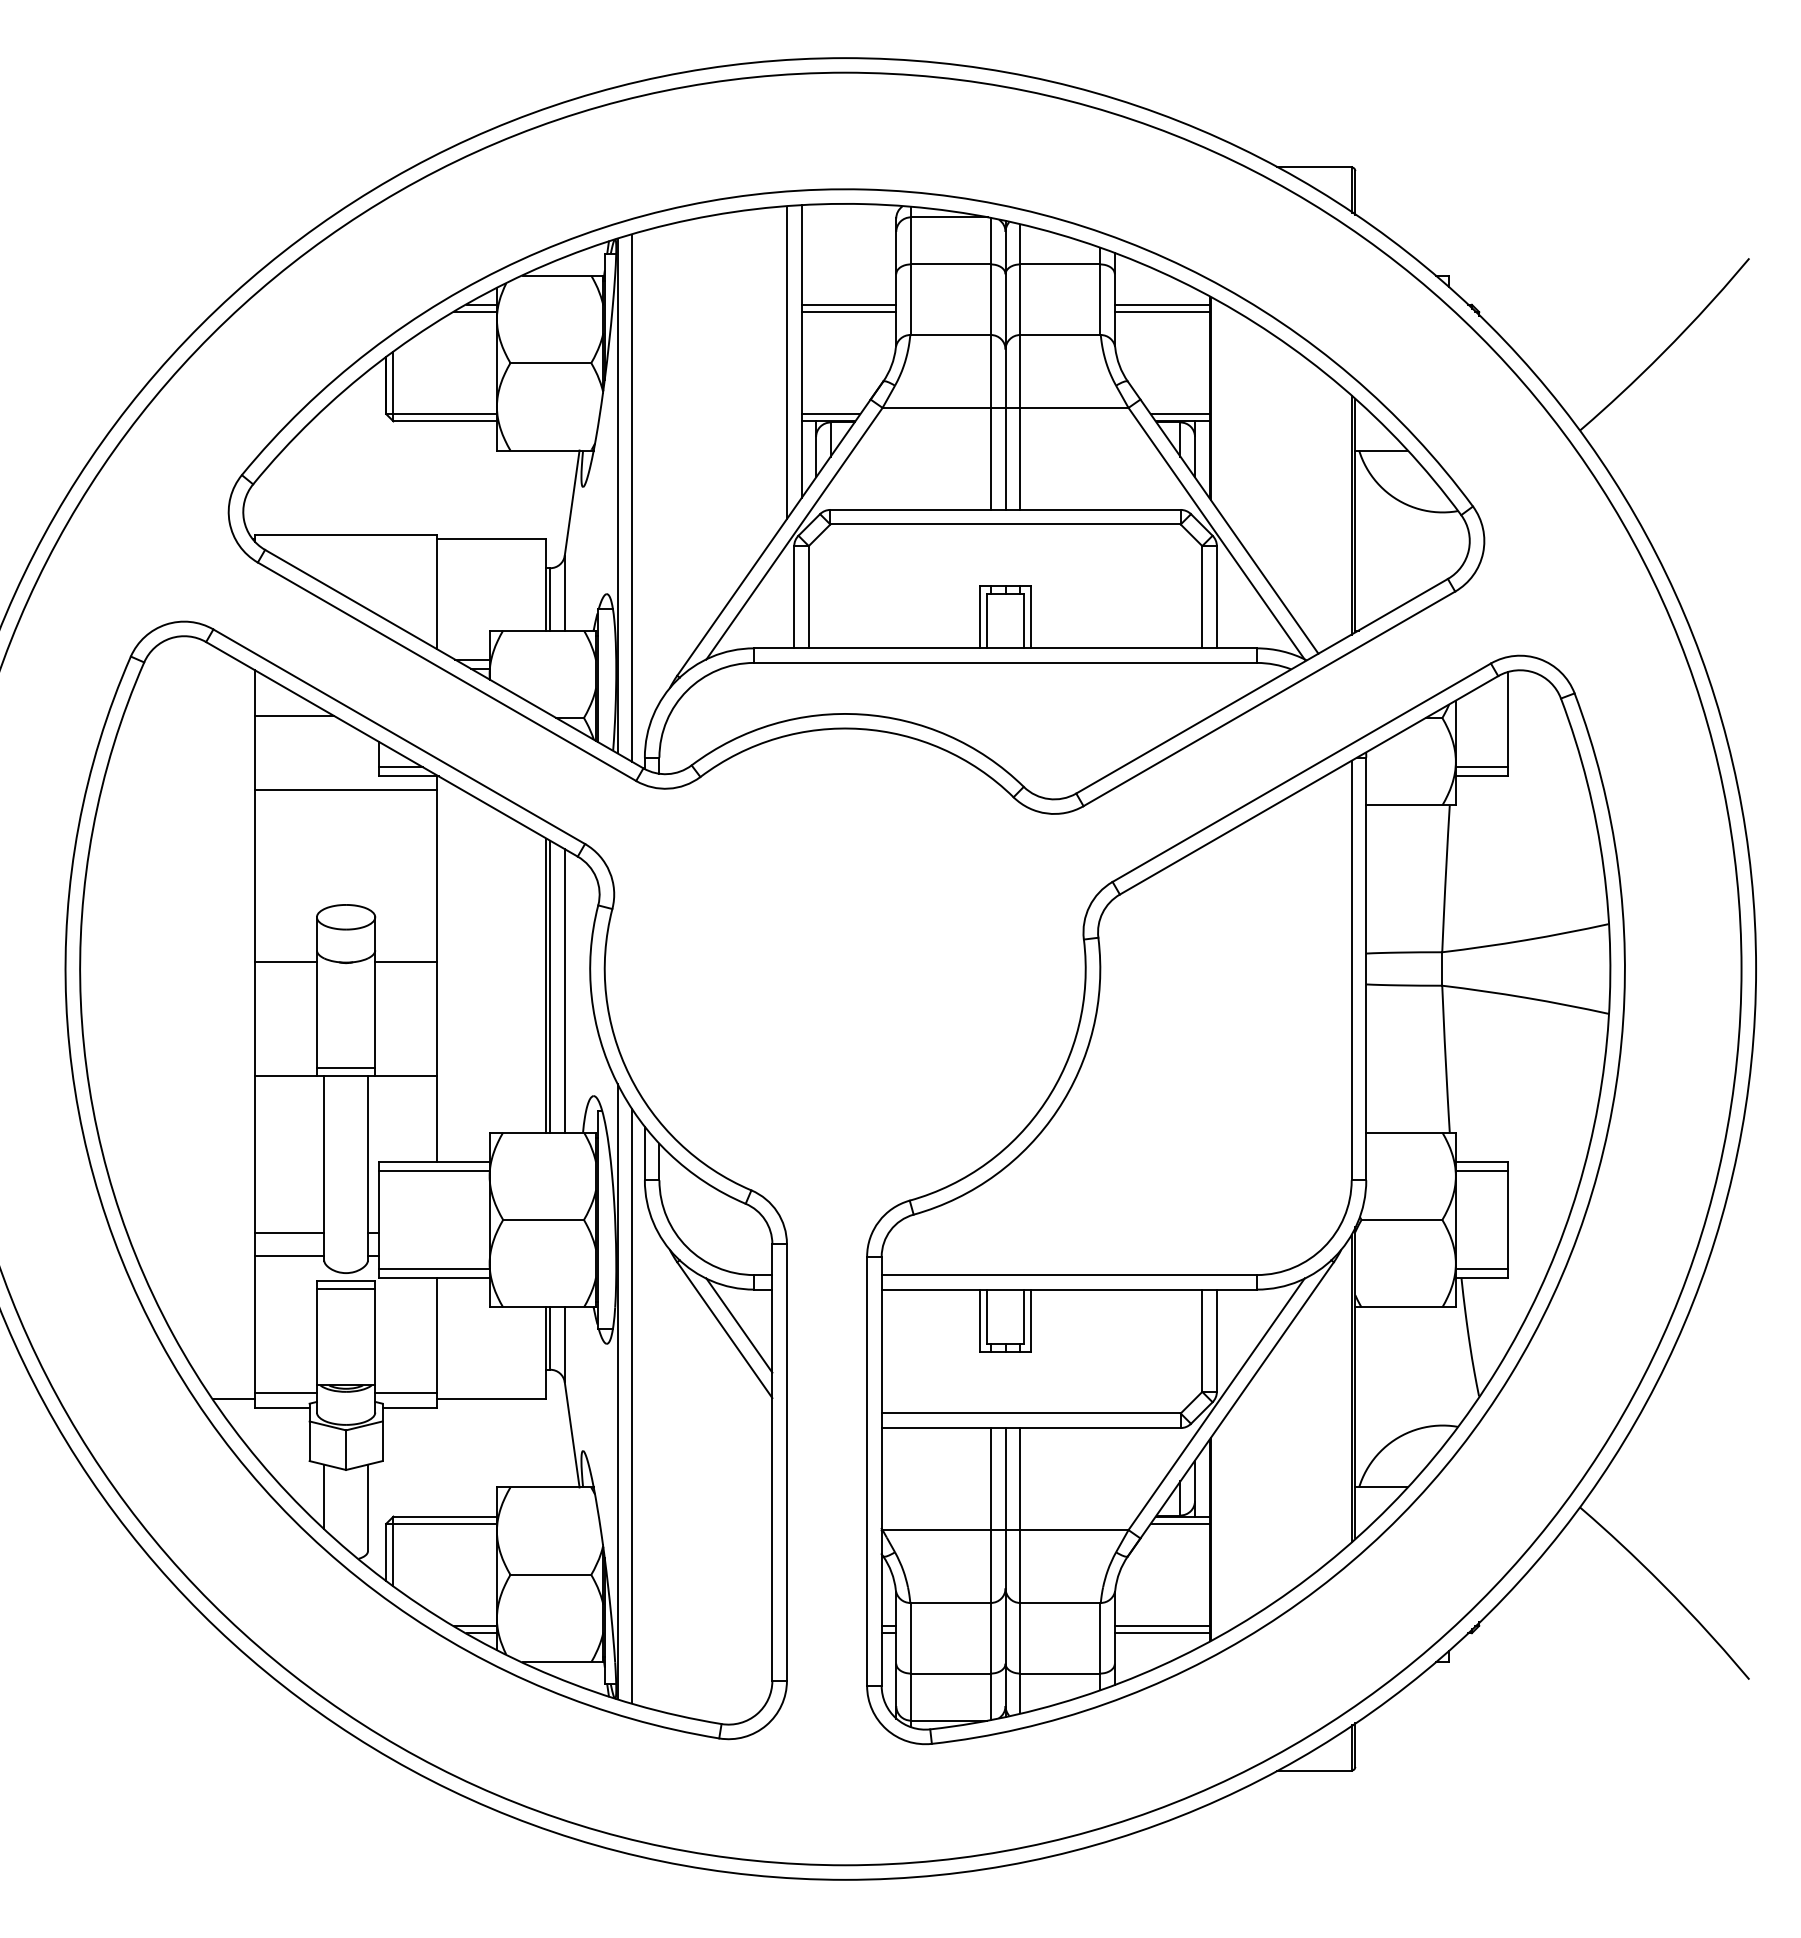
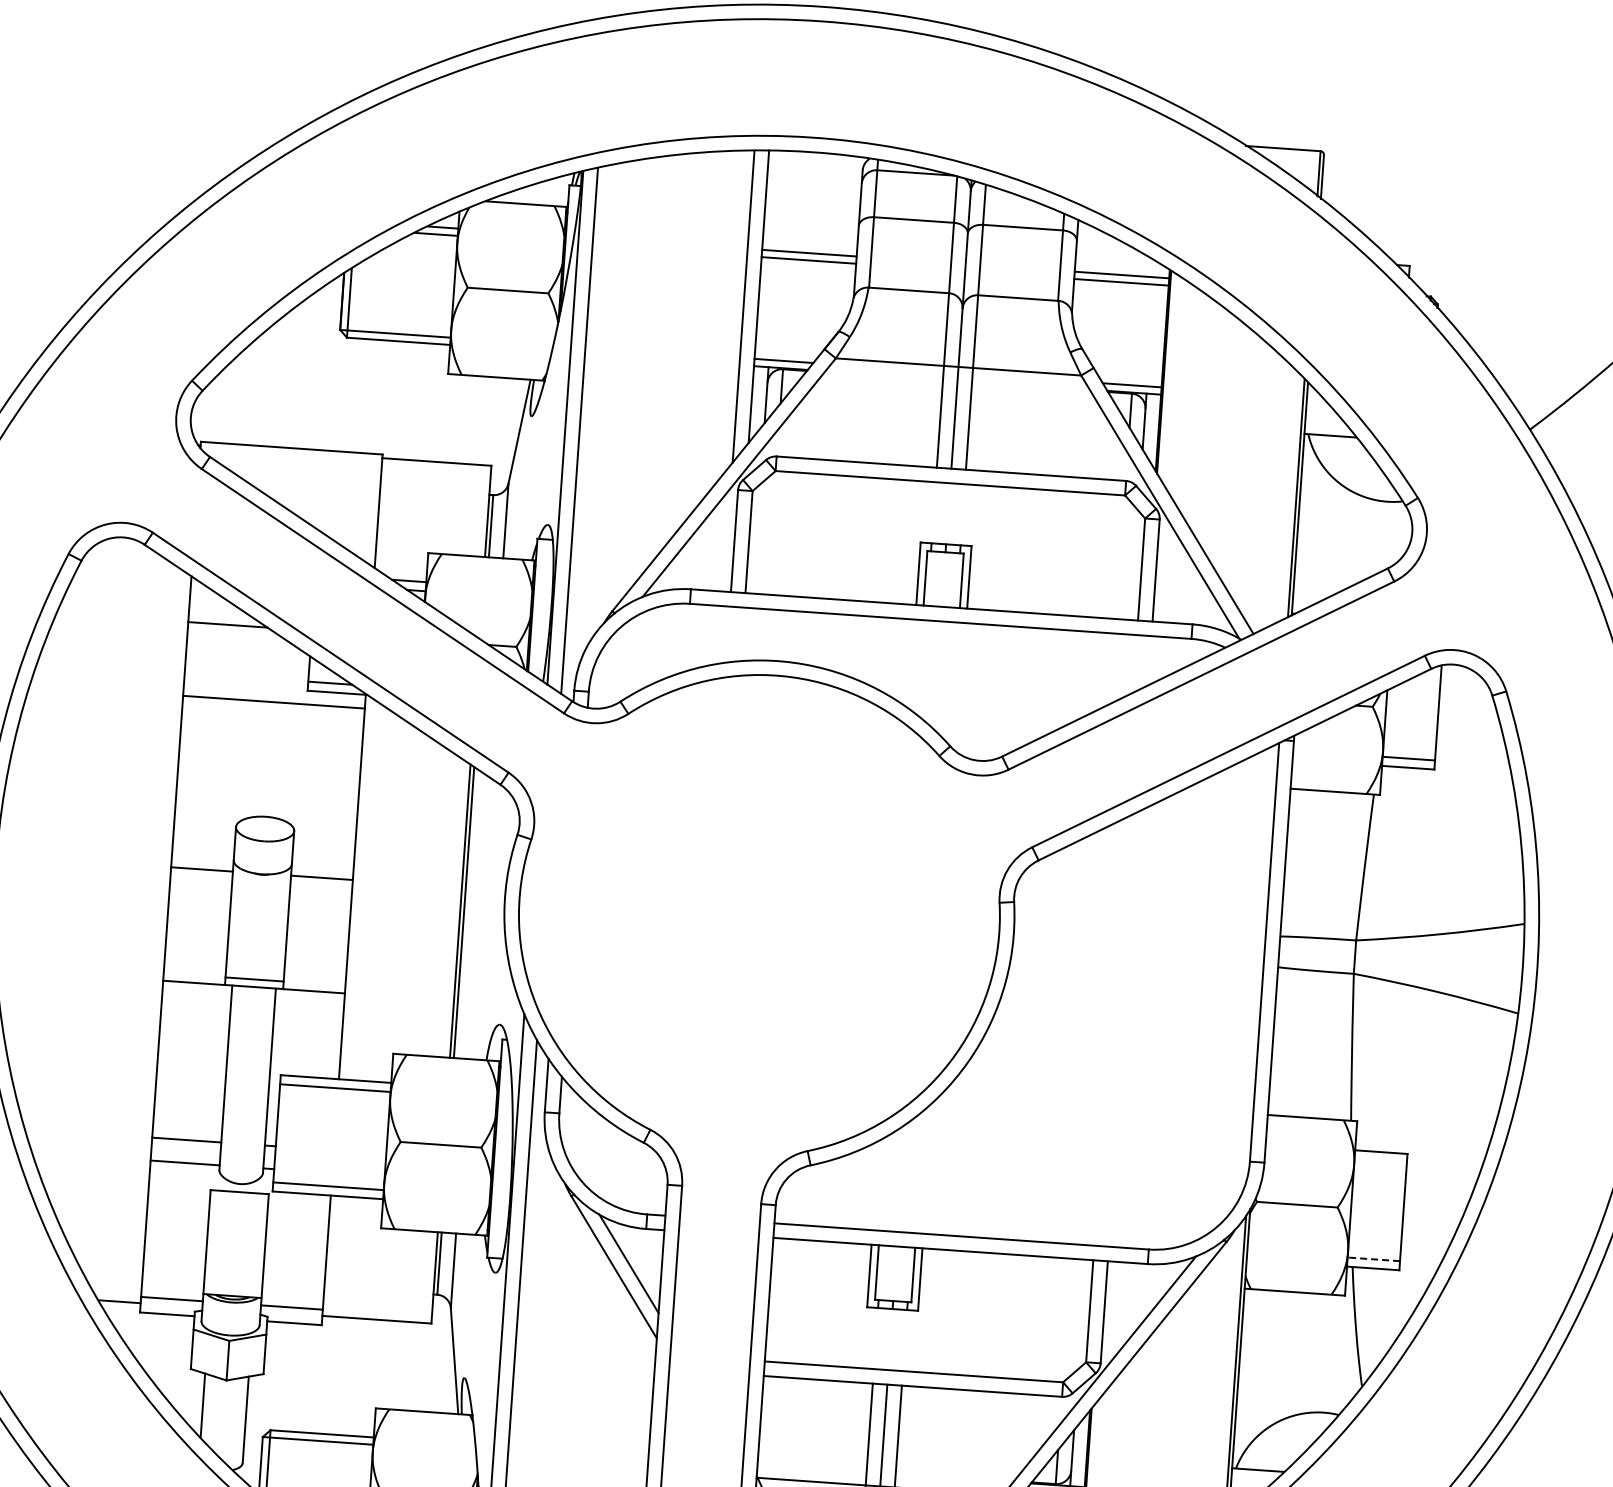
line: (564, 990) -> (477, 917), removed
line: (1481, 1170) -> (1380, 1160), removed
line: (1481, 1269) -> (1373, 1259), solid -> dashed
line: (345, 1288) -> (238, 1199), removed

